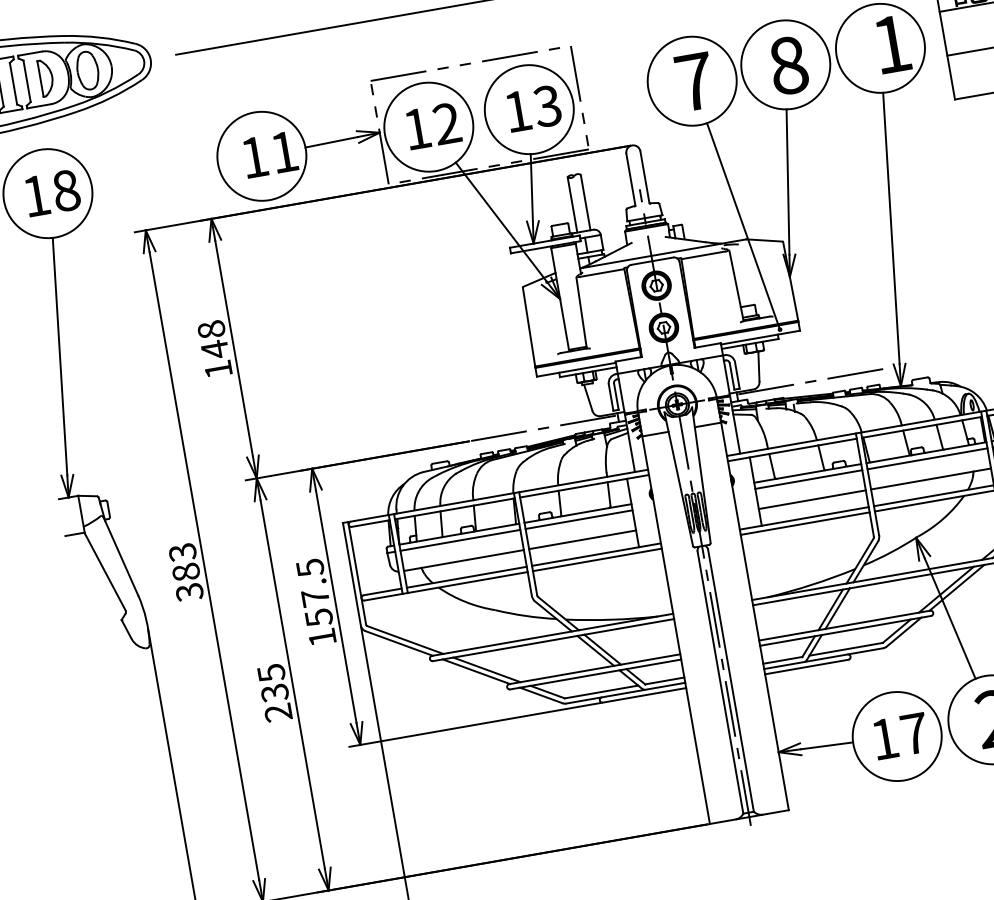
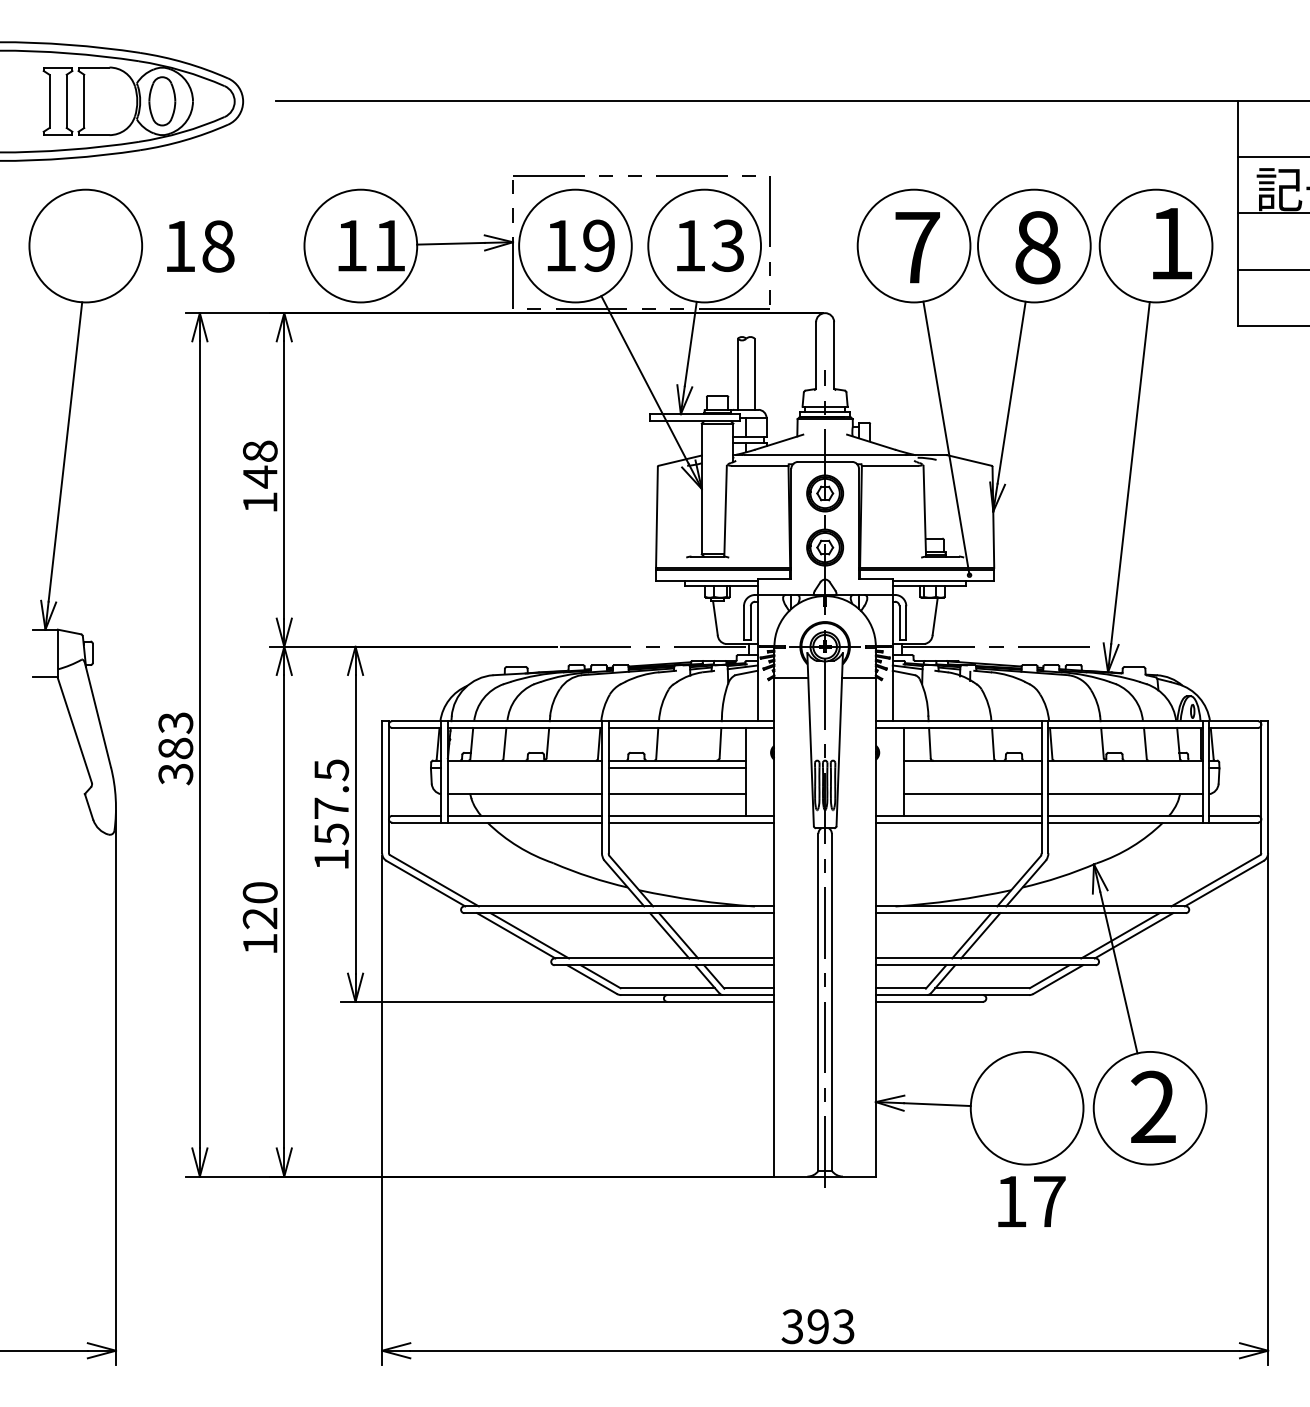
part: (45, 77) -> (108, 100), removed
text: (447, 124) -> (599, 246), 12 -> 19
text: (52, 193) -> (200, 246), moved
line: (927, 458) -> (1125, 768), removed
line: (808, 479) -> (972, 768), removed
line: (460, 540) -> (524, 768), removed
text: (274, 693) -> (259, 918), 235 -> 120
text: (900, 736) -> (1031, 1201), moved

